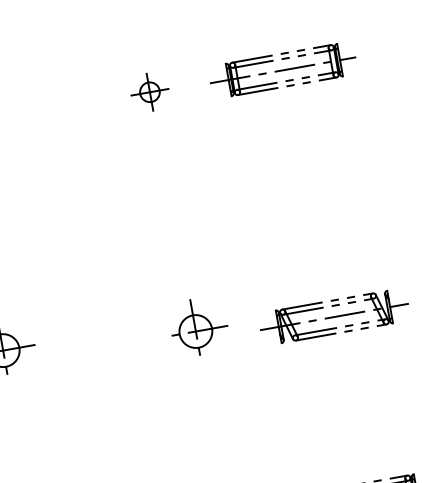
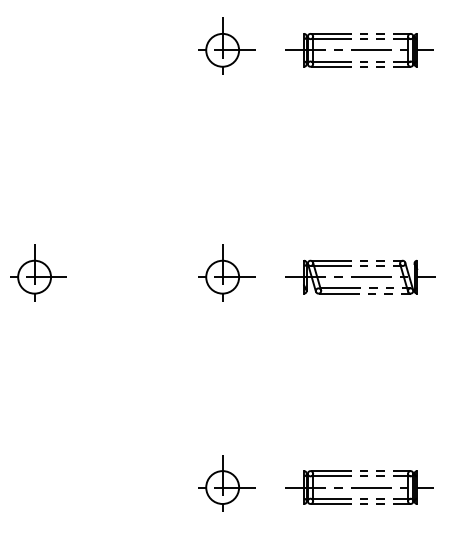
part: (151, 88) -> (226, 45), size x1.67
part: (334, 316) -> (360, 276), moved
part: (198, 326) -> (226, 272), moved

